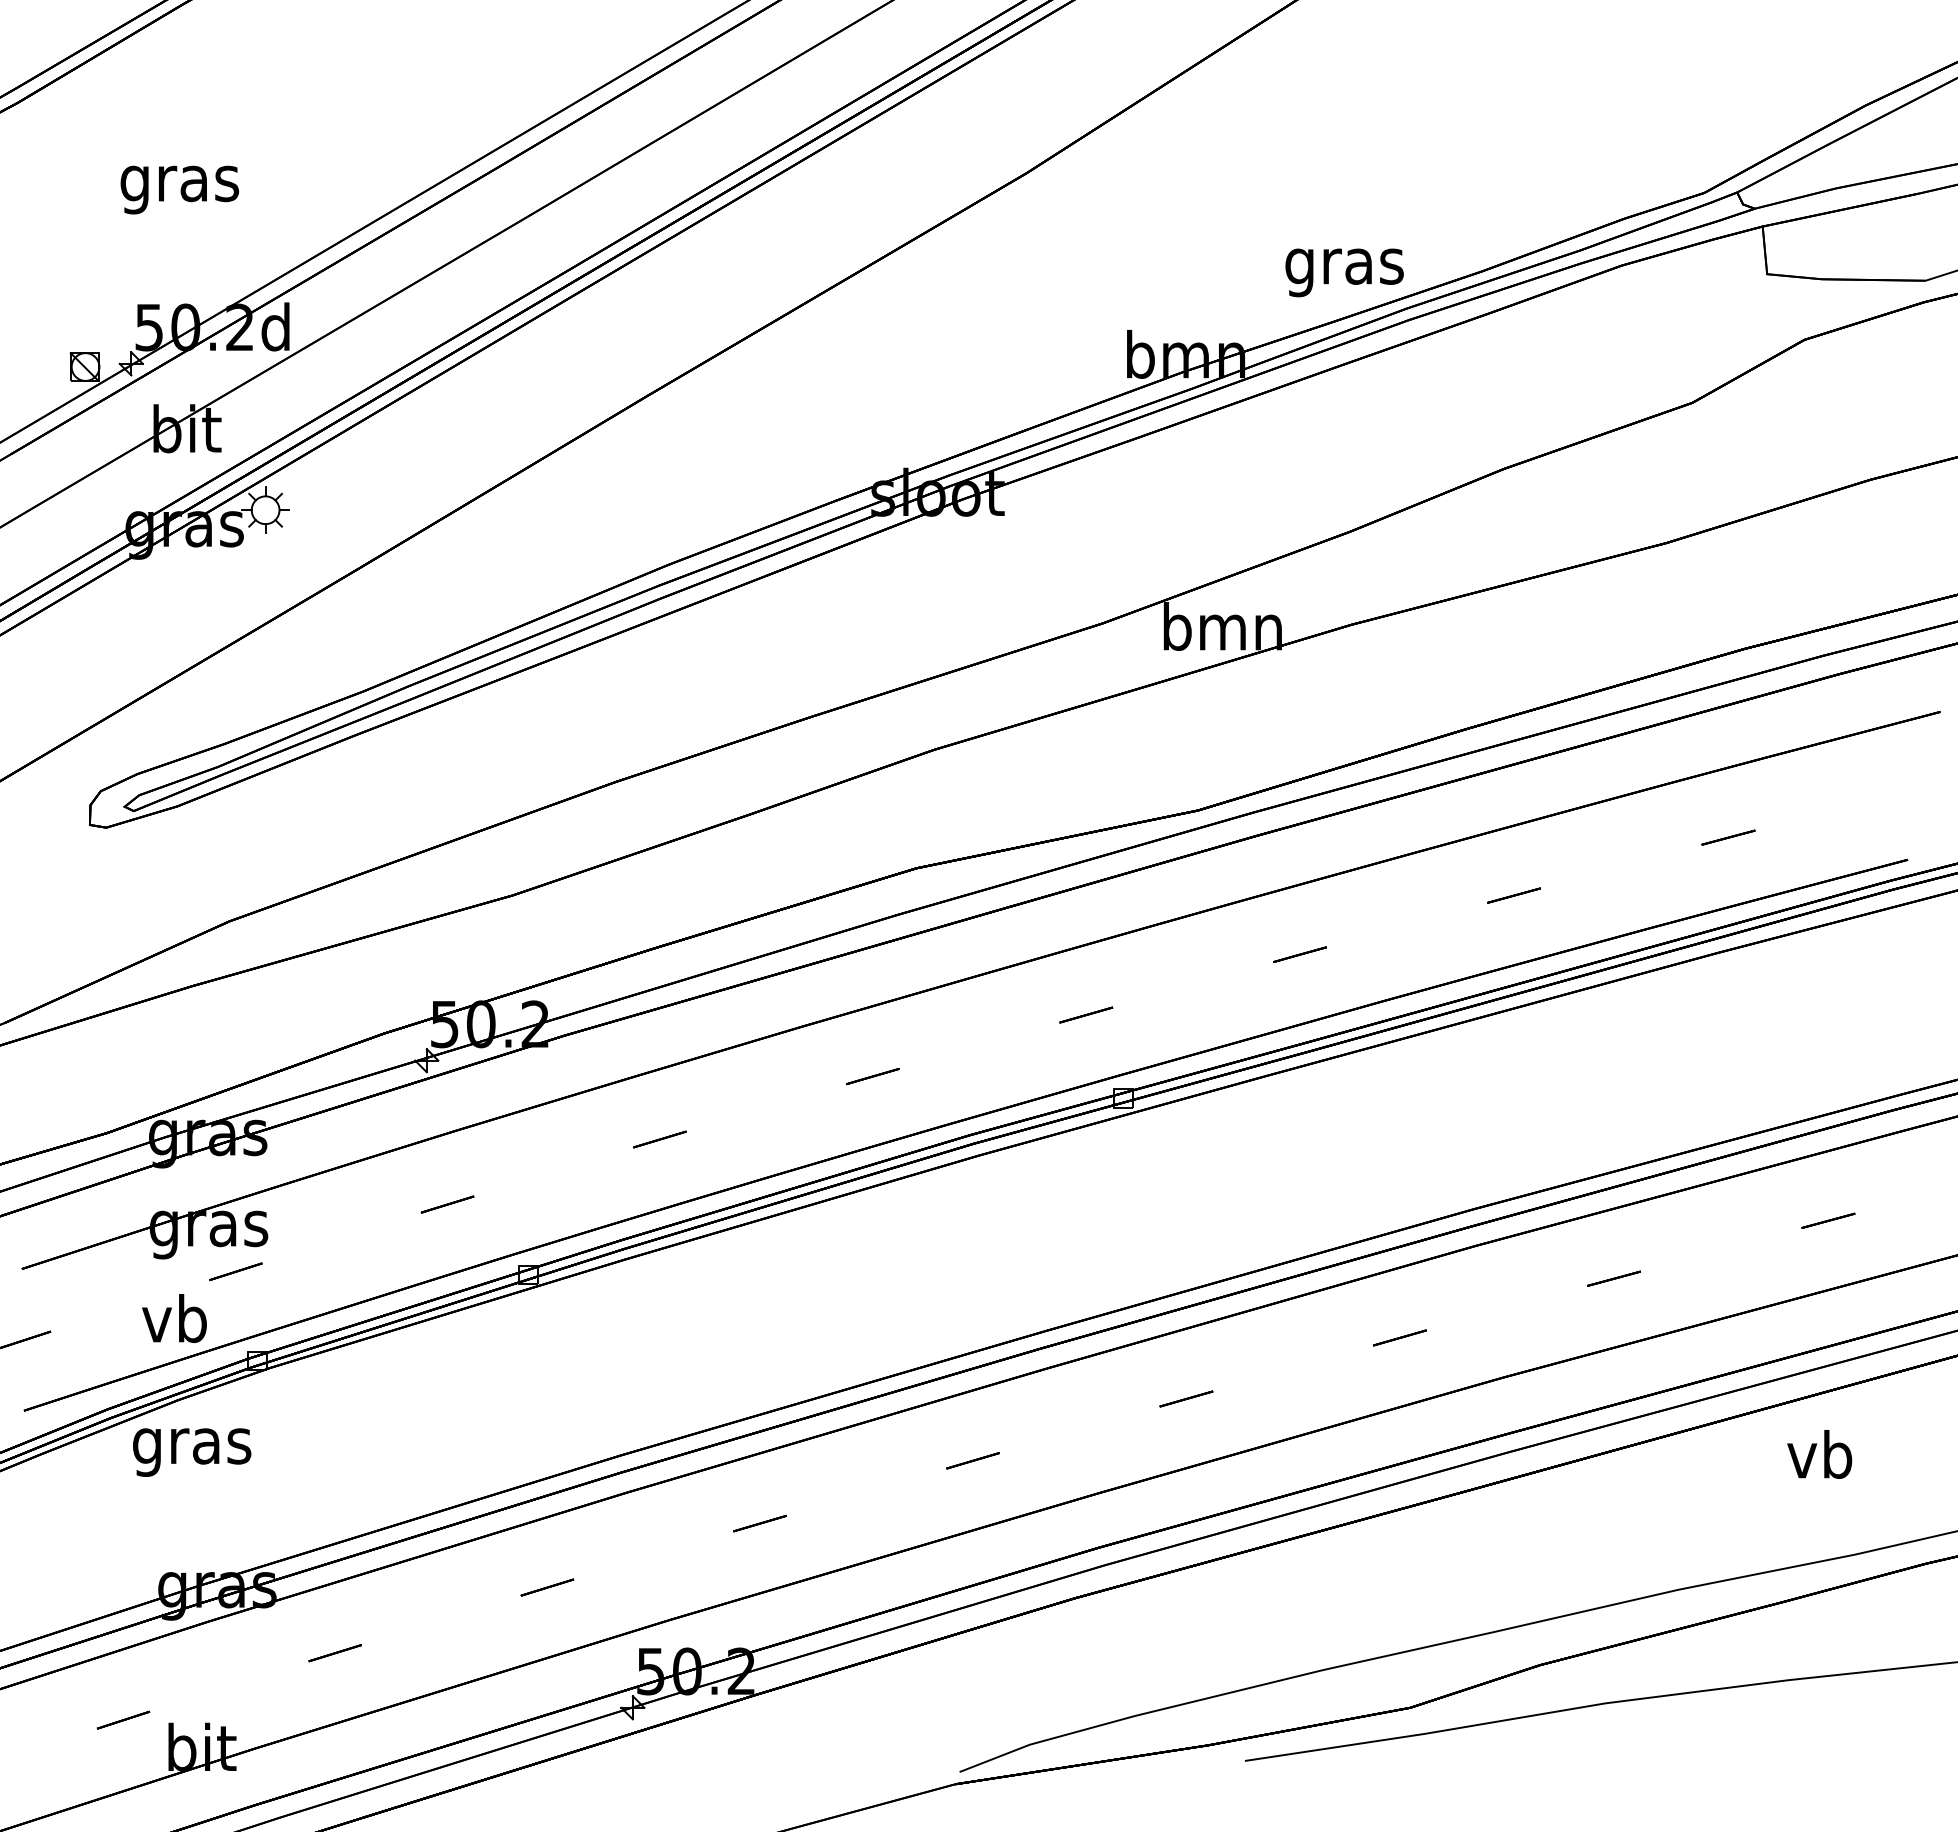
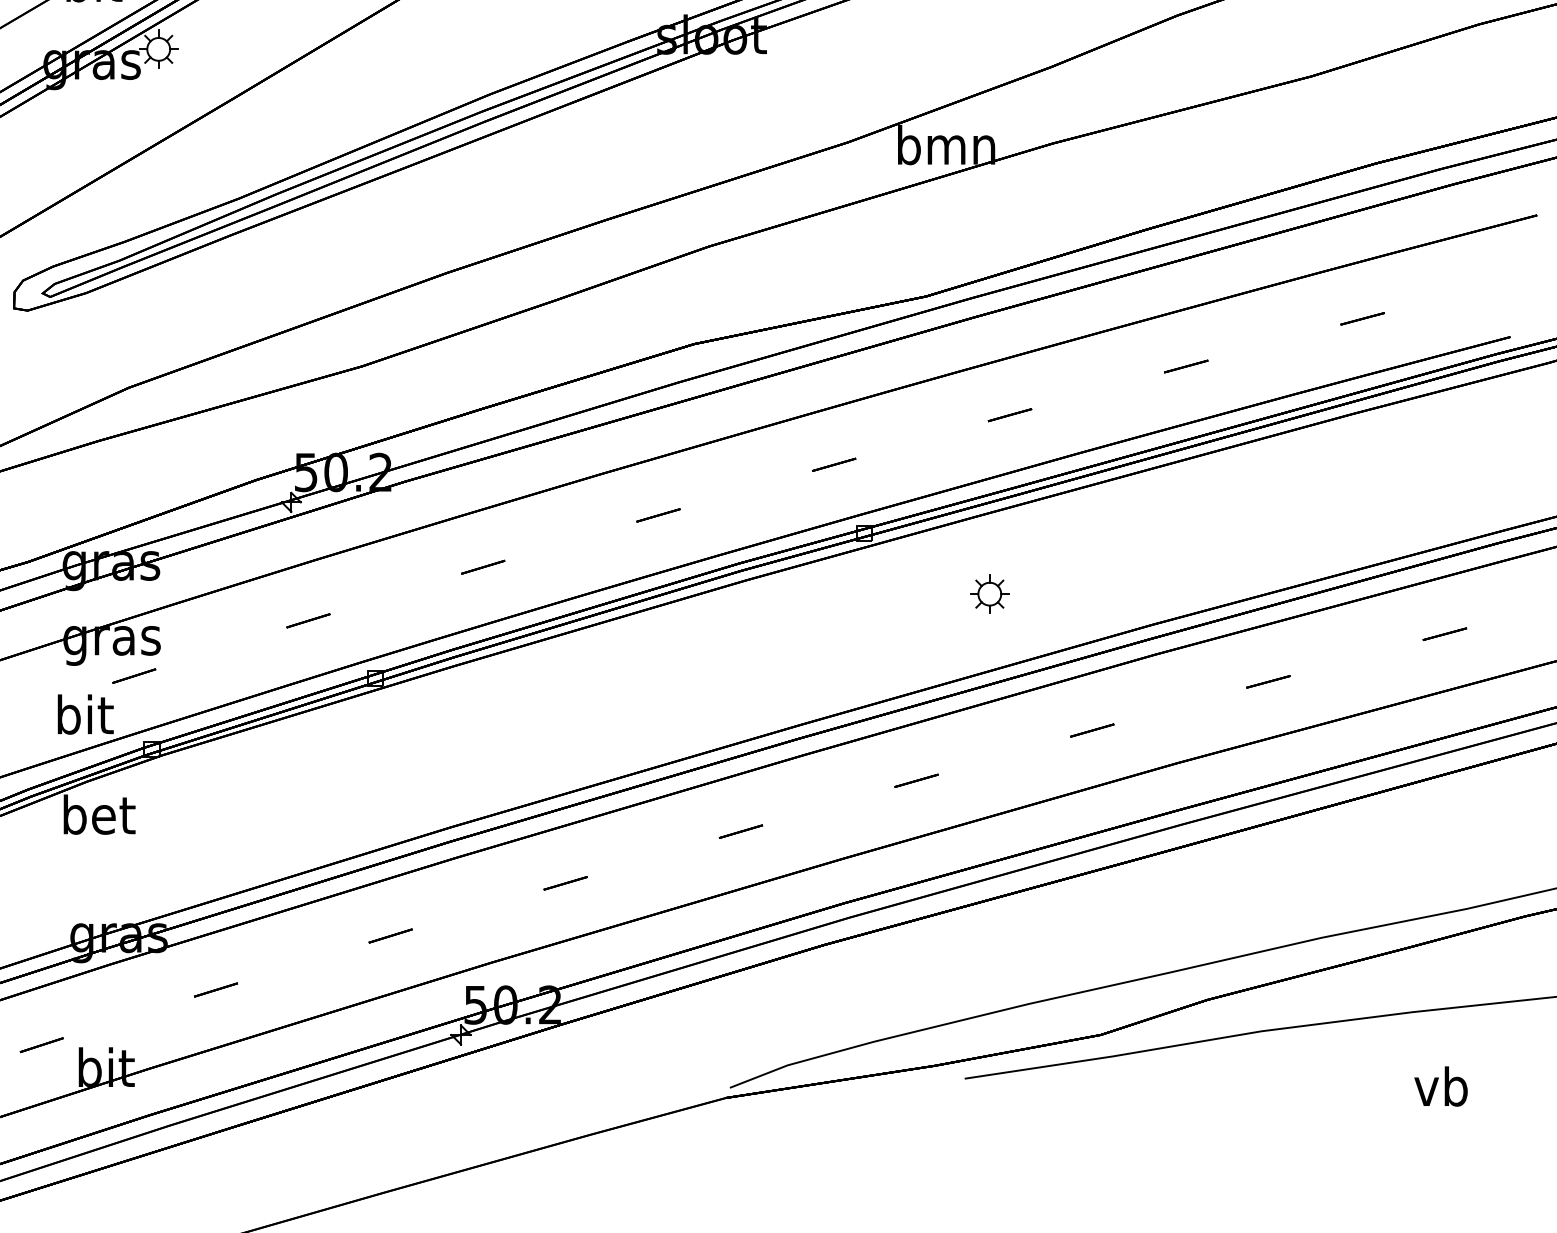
part: (1275, 1171) -> (989, 593), added
text: (176, 1318) -> (85, 714), vb -> bit
text: (192, 1445) -> (98, 819), gras -> bet
text: (1819, 1454) -> (1440, 1086), moved

